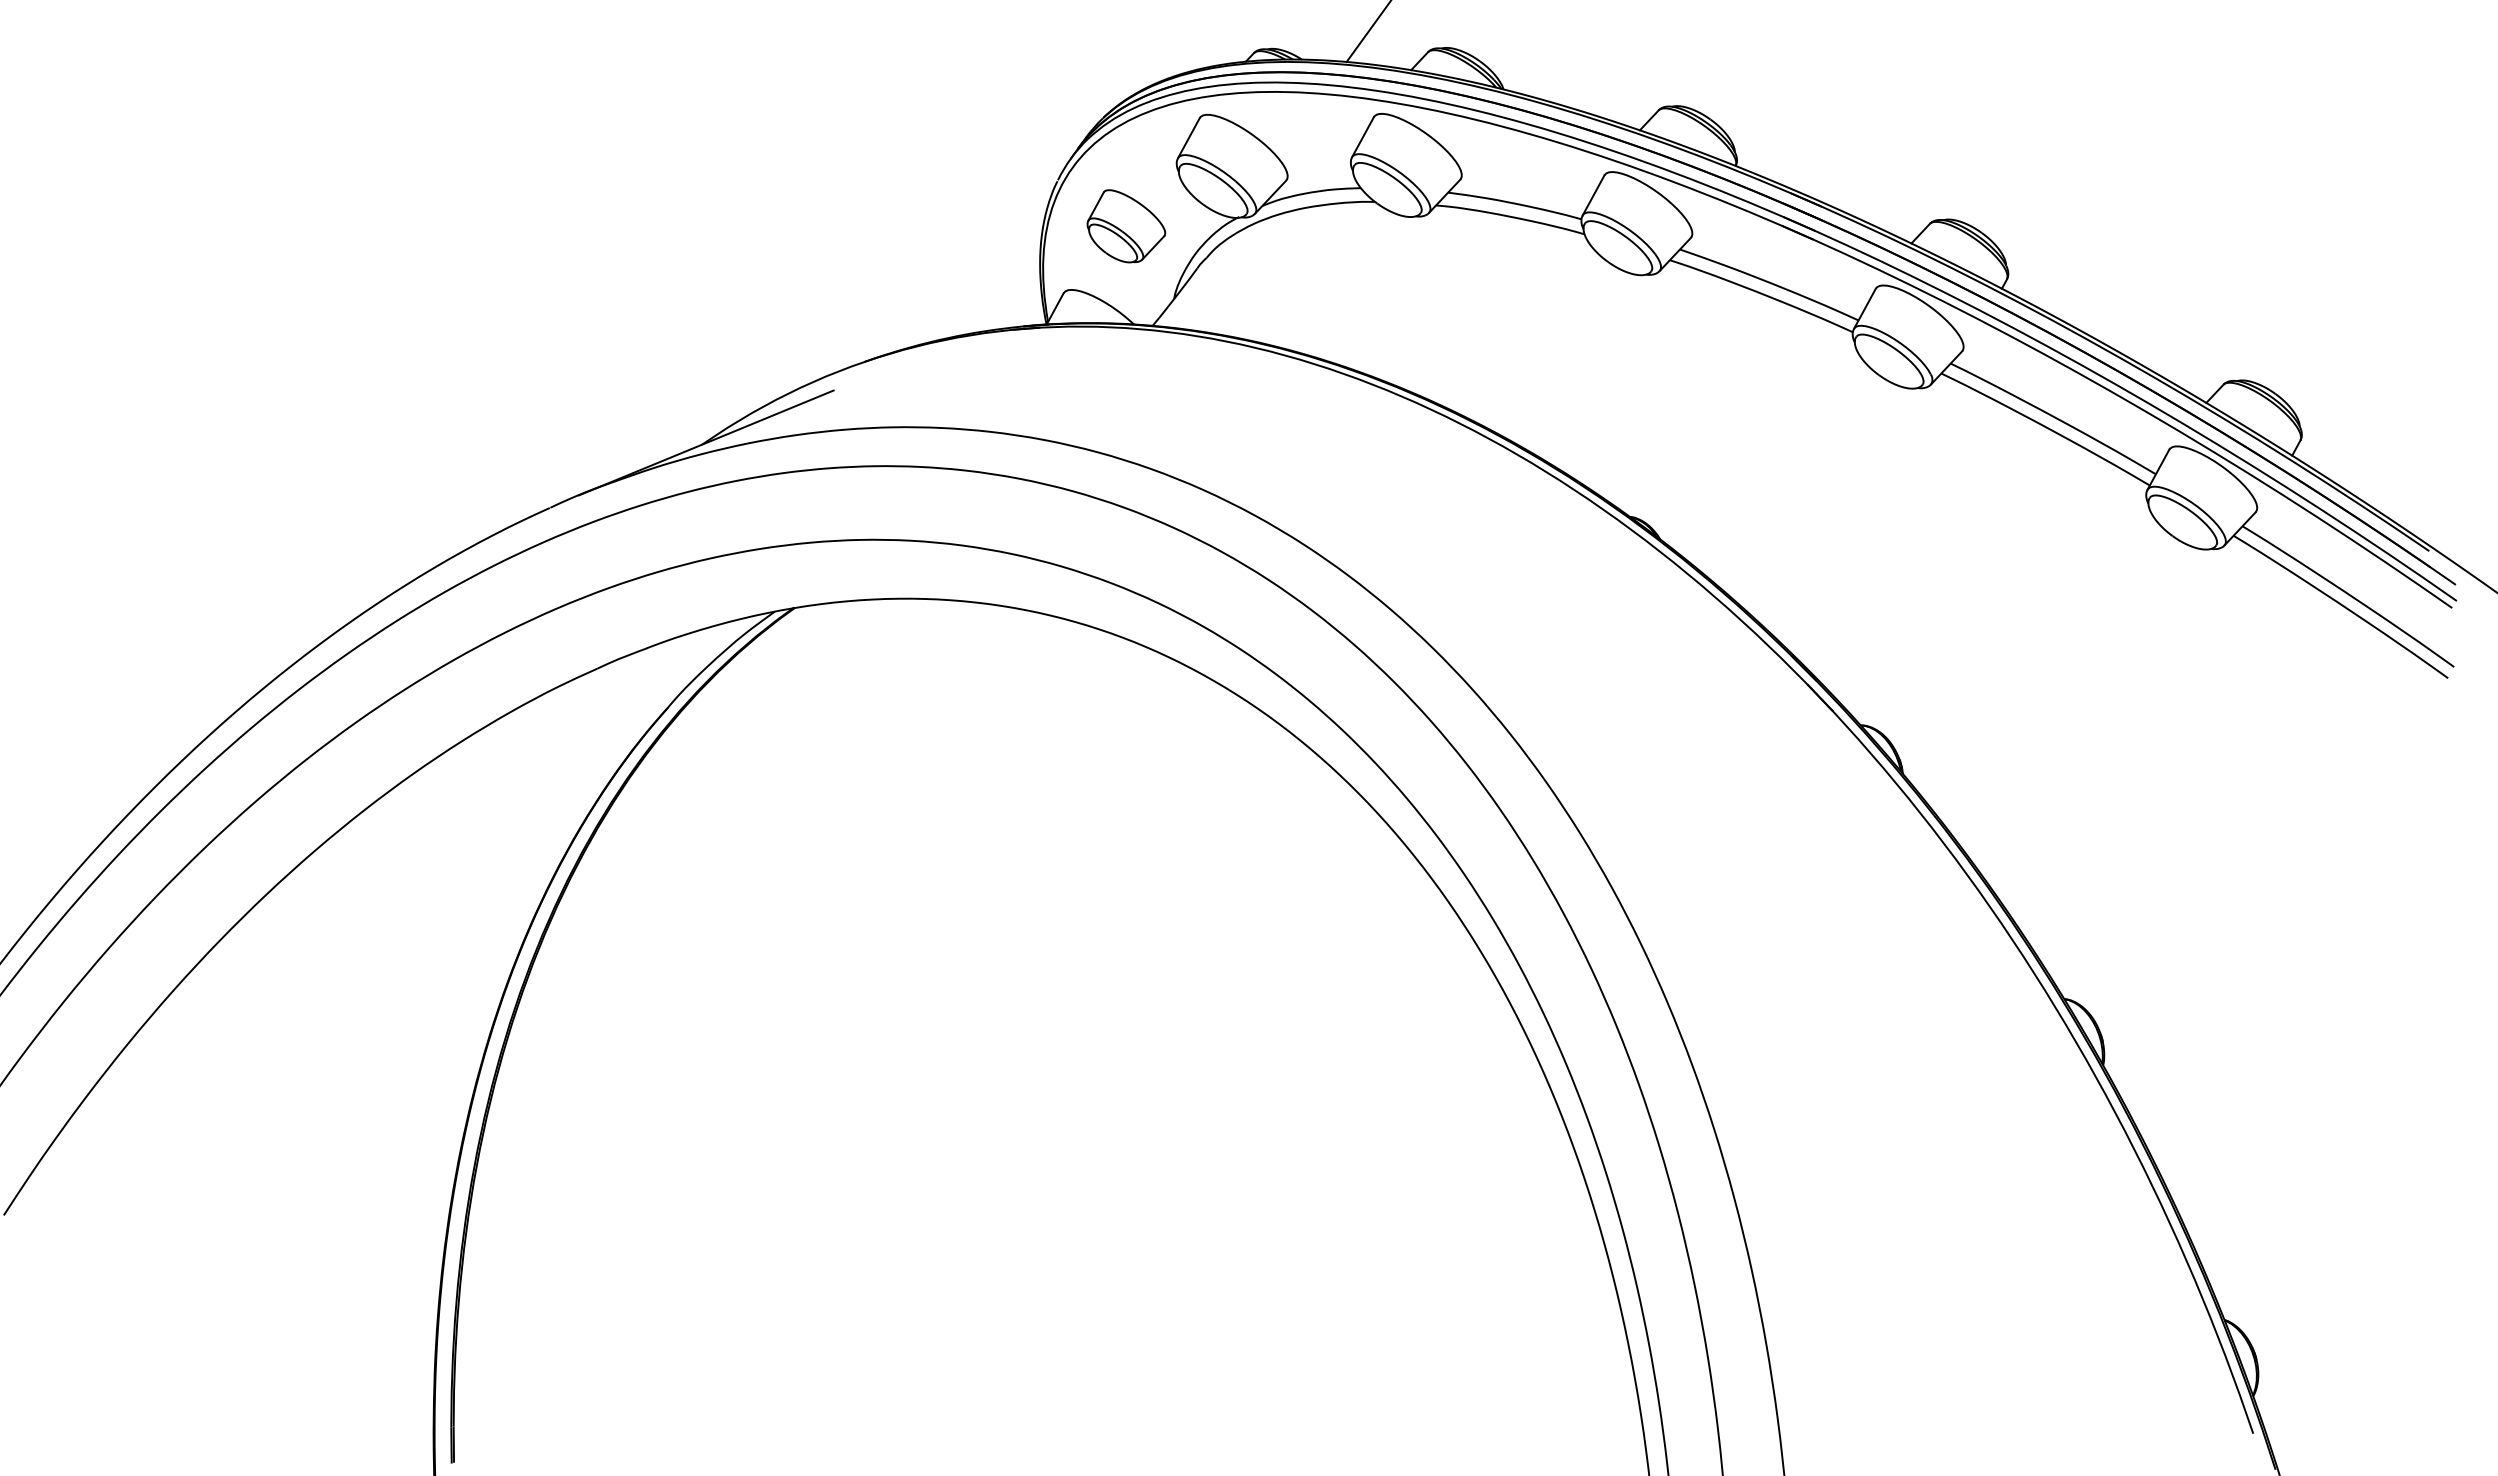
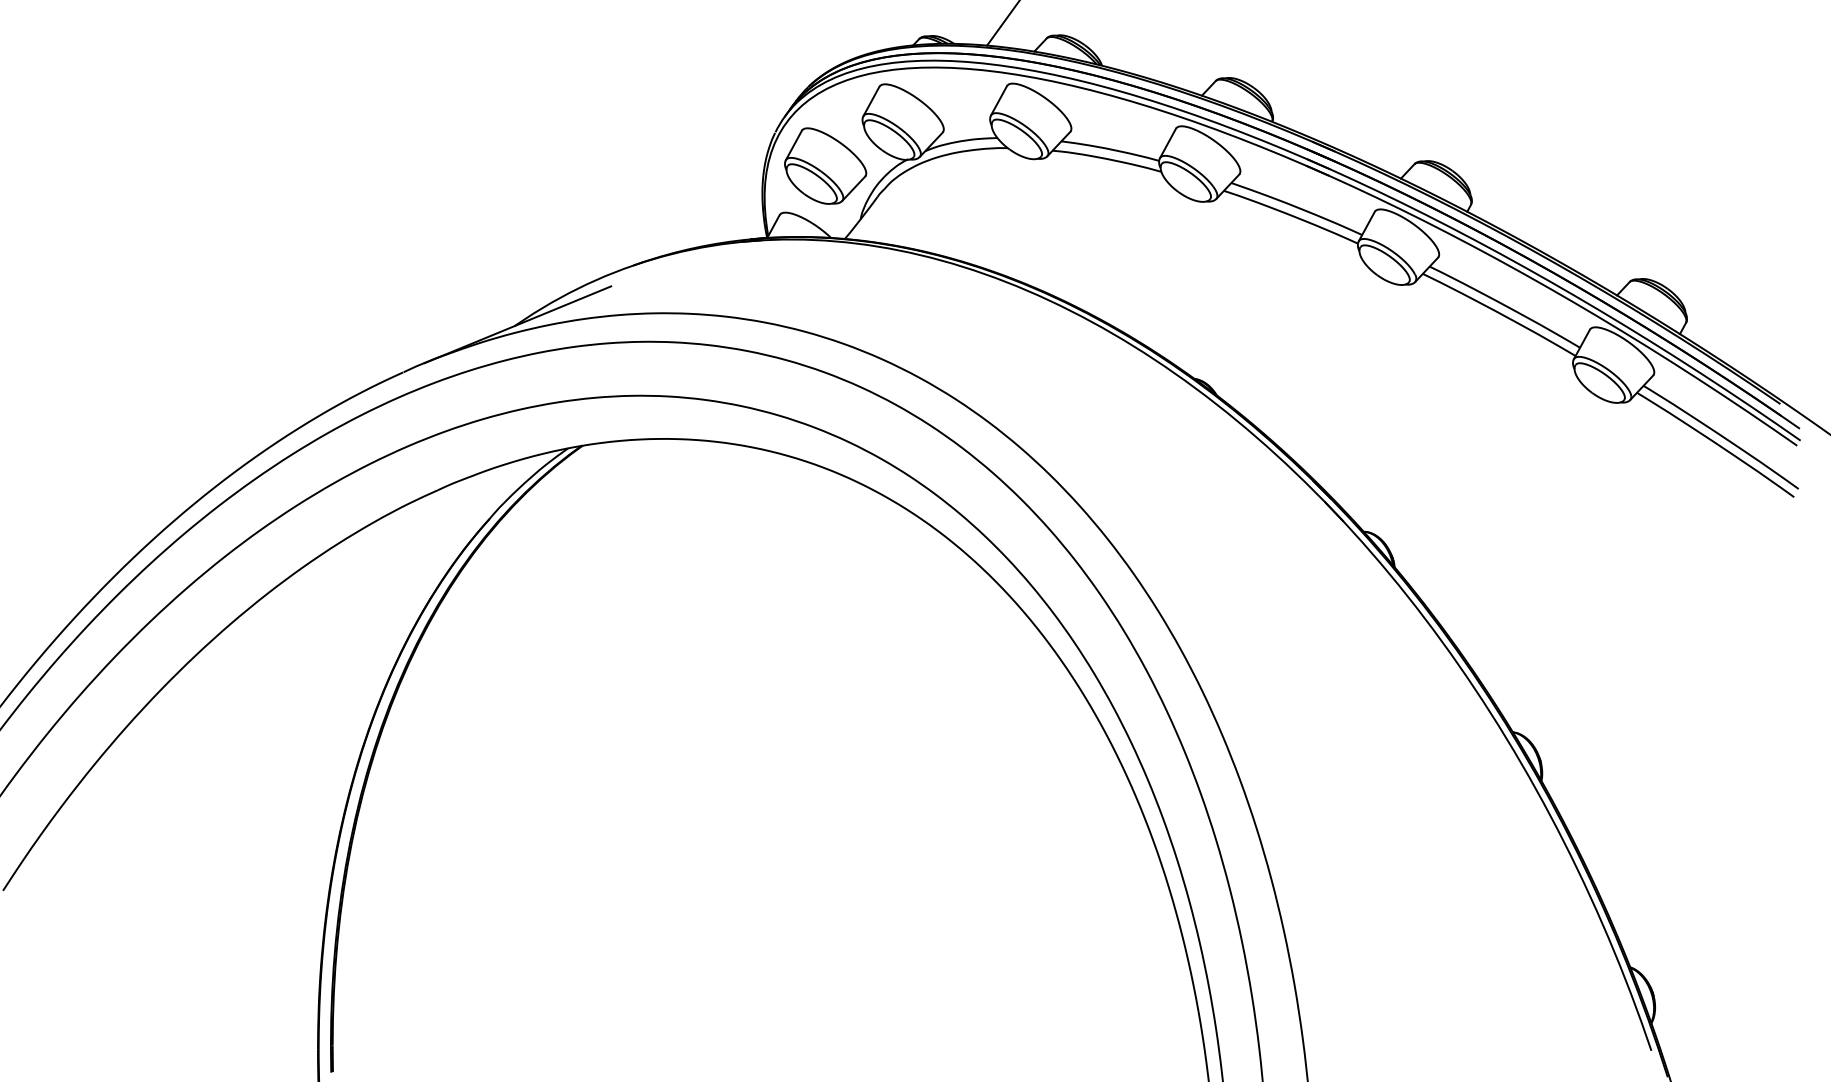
part: (1126, 225) -> (825, 165), size x1.43

